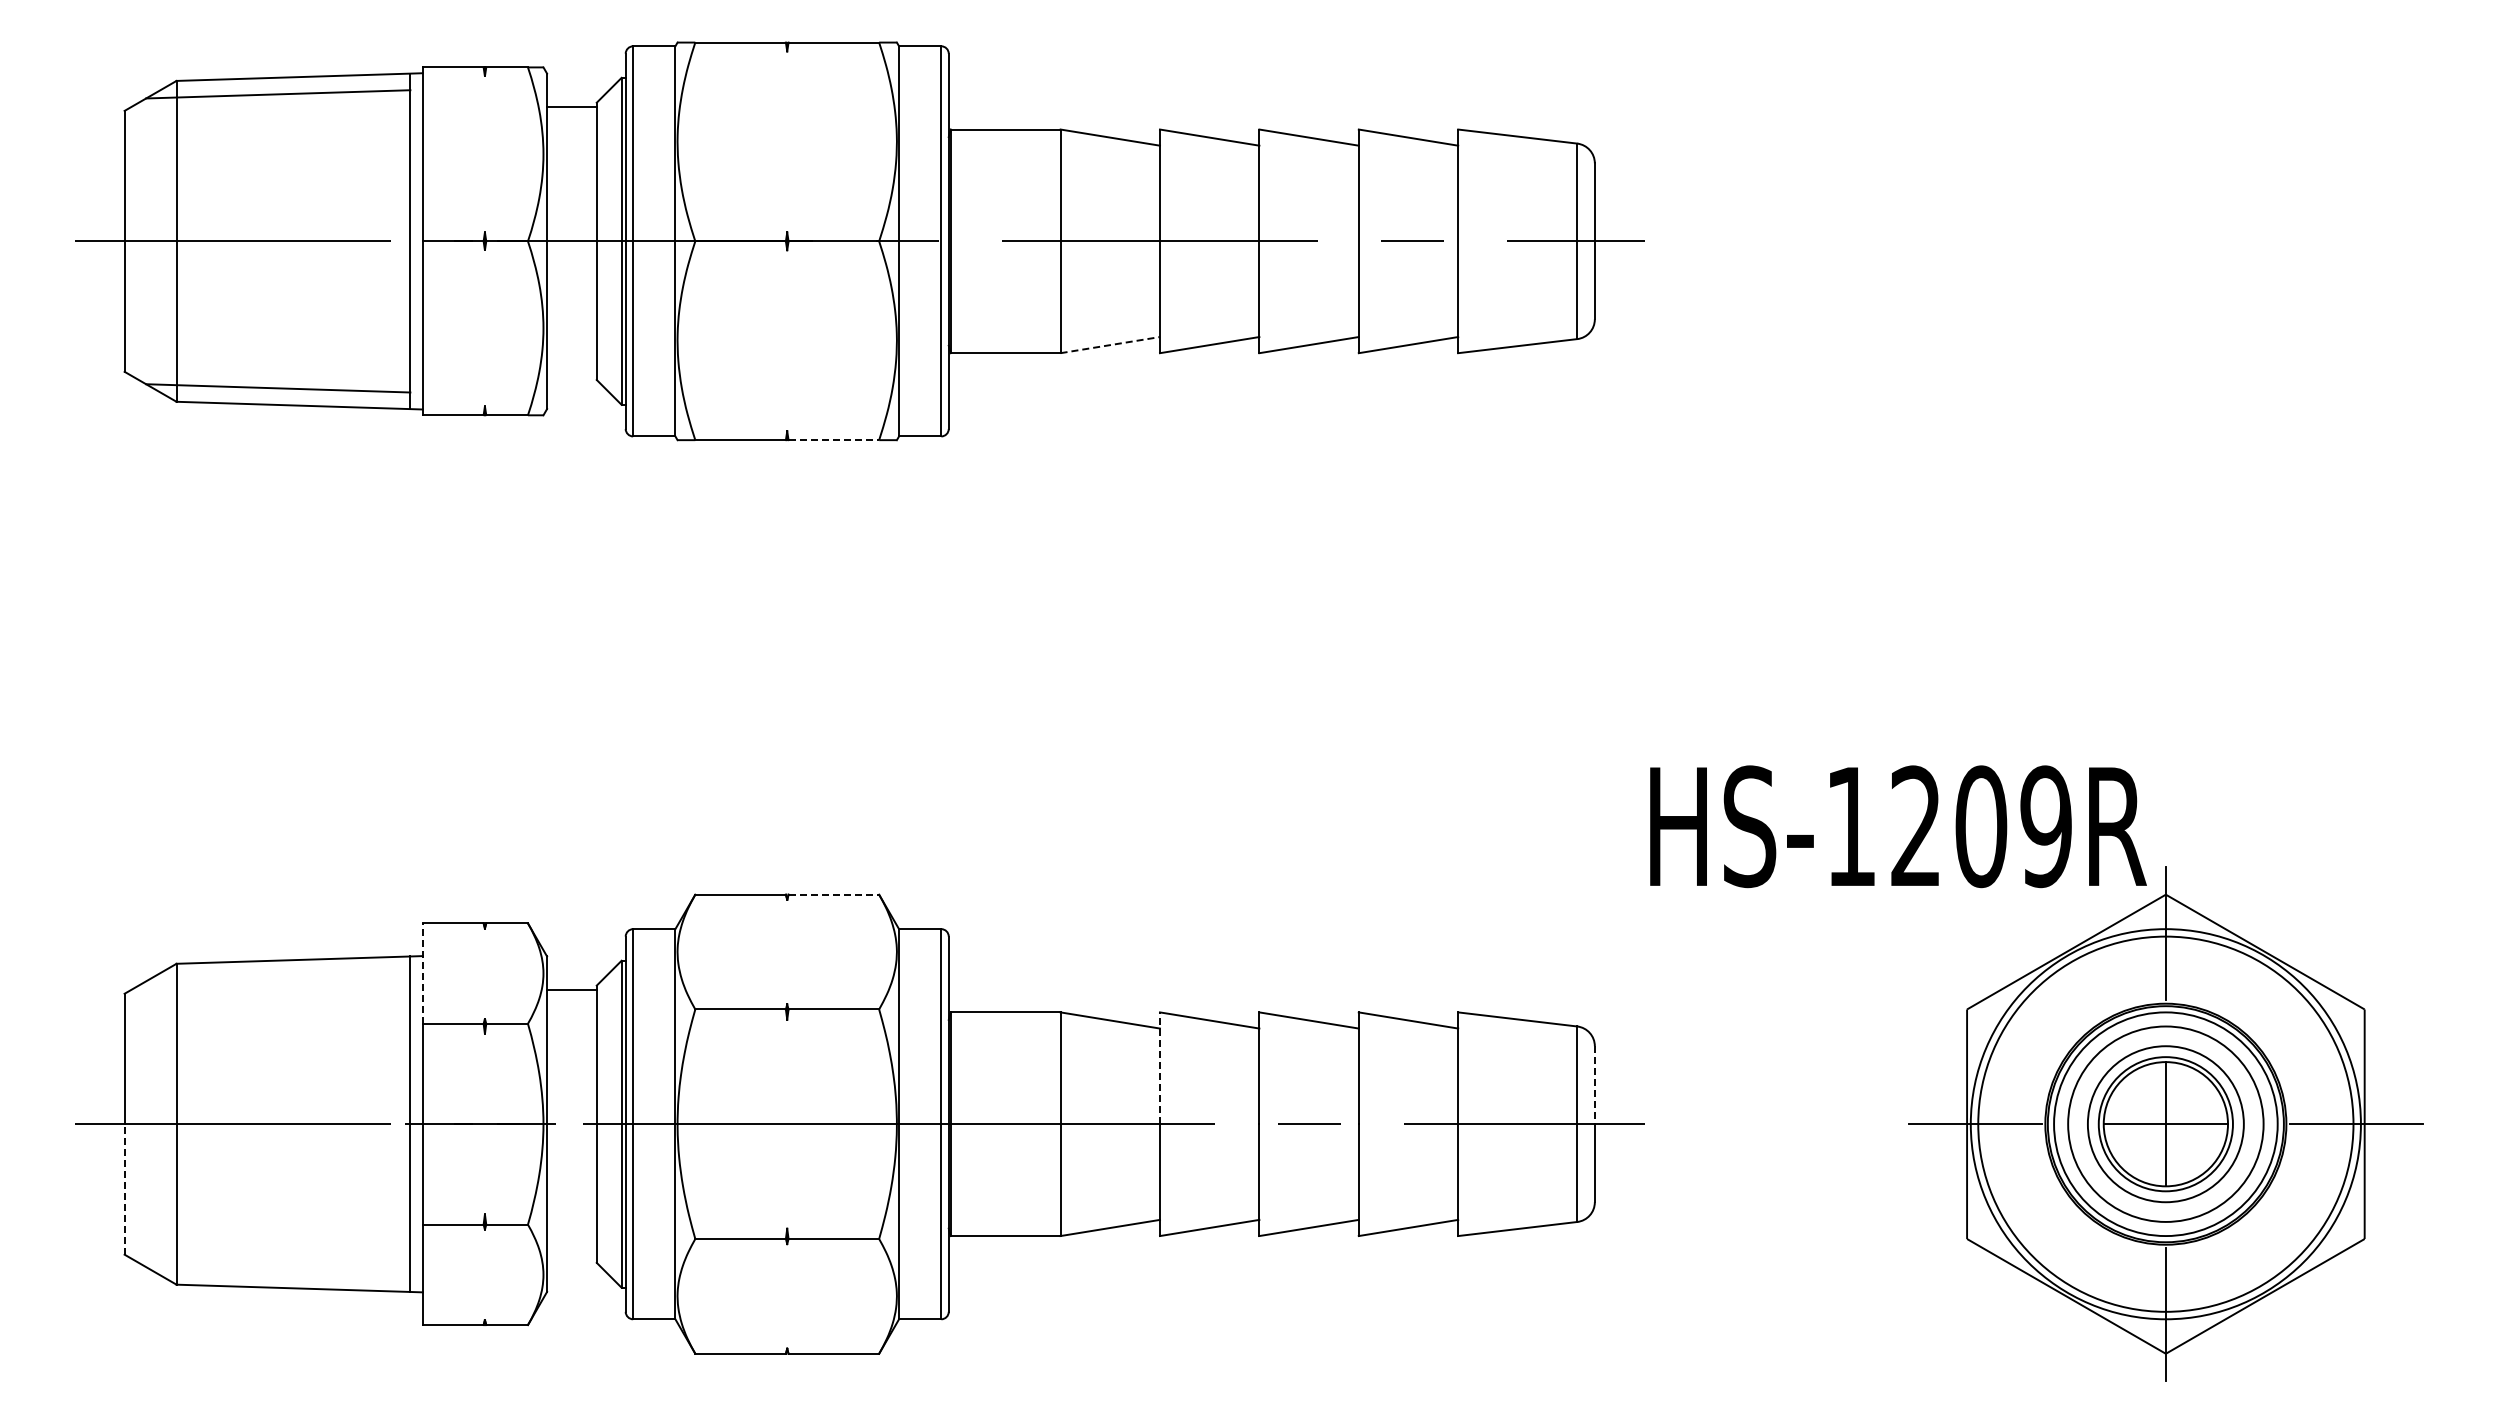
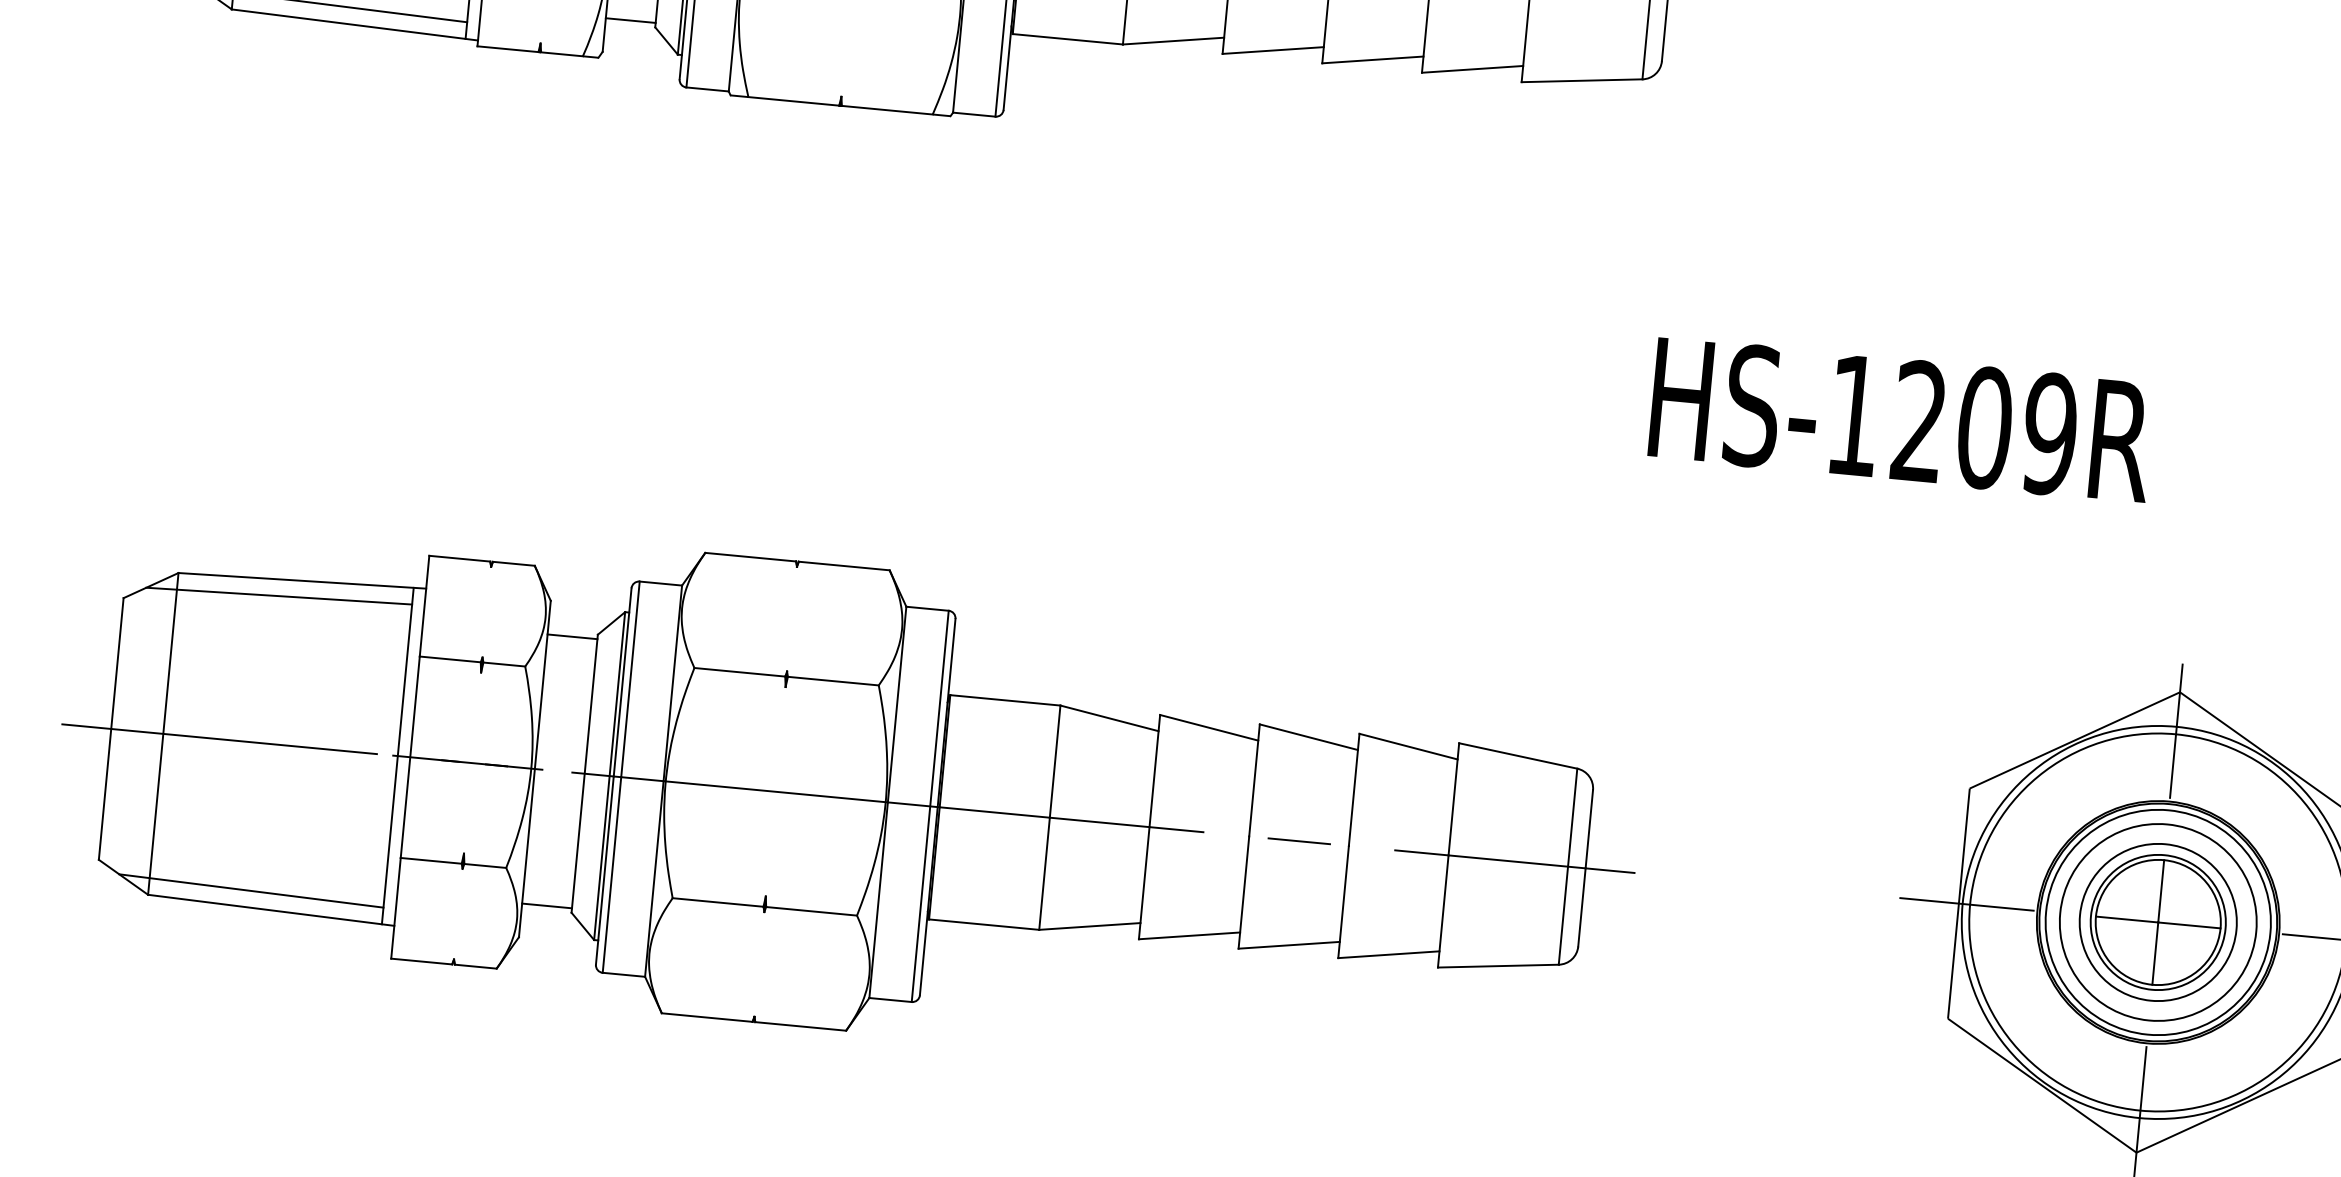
line: (1110, 345) -> (1173, 41), dashed -> solid
line: (571, 375) -> (630, 20), added
line: (834, 440) -> (887, 110), dashed -> solid
text: (1898, 826) -> (1901, 419), moved
line: (834, 894) -> (844, 565), dashed -> solid
line: (422, 973) -> (424, 606), dashed -> solid
line: (278, 977) -> (279, 596), added
line: (1159, 1068) -> (1154, 771), dashed -> solid
line: (1594, 1085) -> (1588, 829), dashed -> solid
line: (124, 1188) -> (105, 793), dashed -> solid
line: (571, 1258) -> (546, 905), added
line: (278, 1271) -> (251, 891), added

